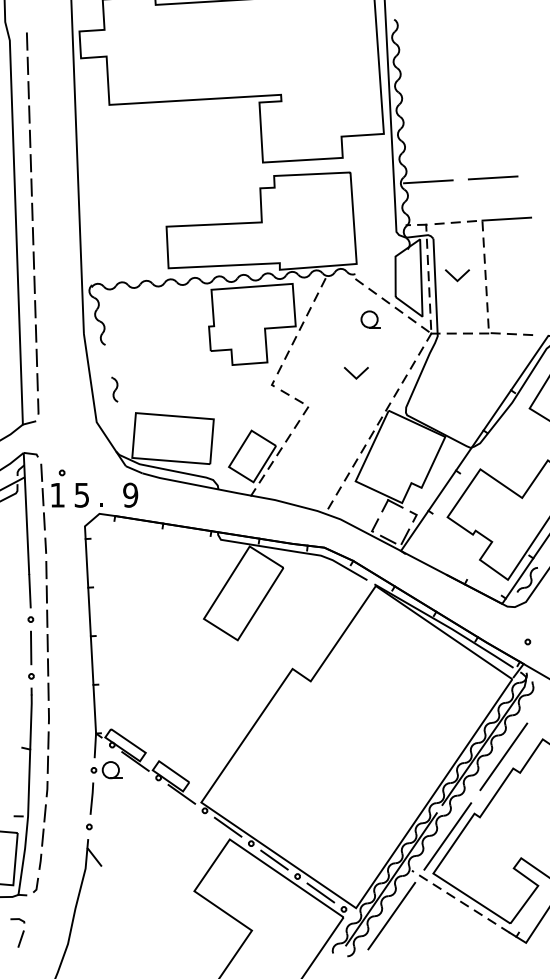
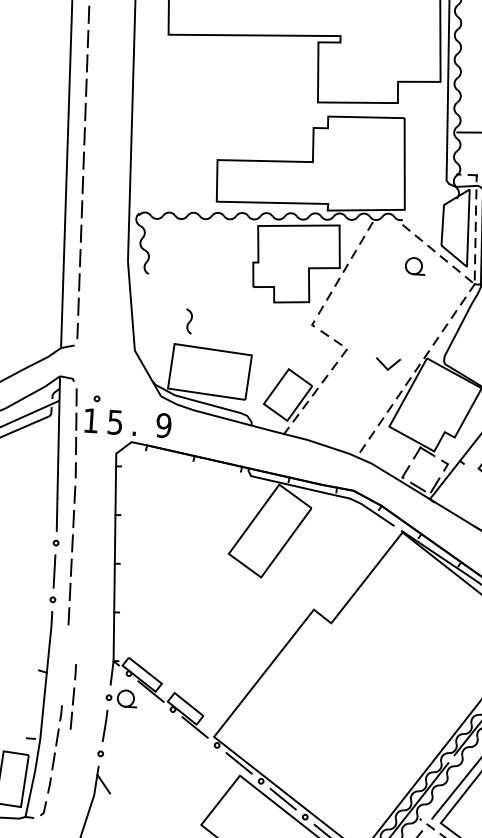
line: (354, 375) -> (386, 366), moved
part: (114, 389) -> (188, 321), moved
part: (47, 740) -> (72, 696), moved

